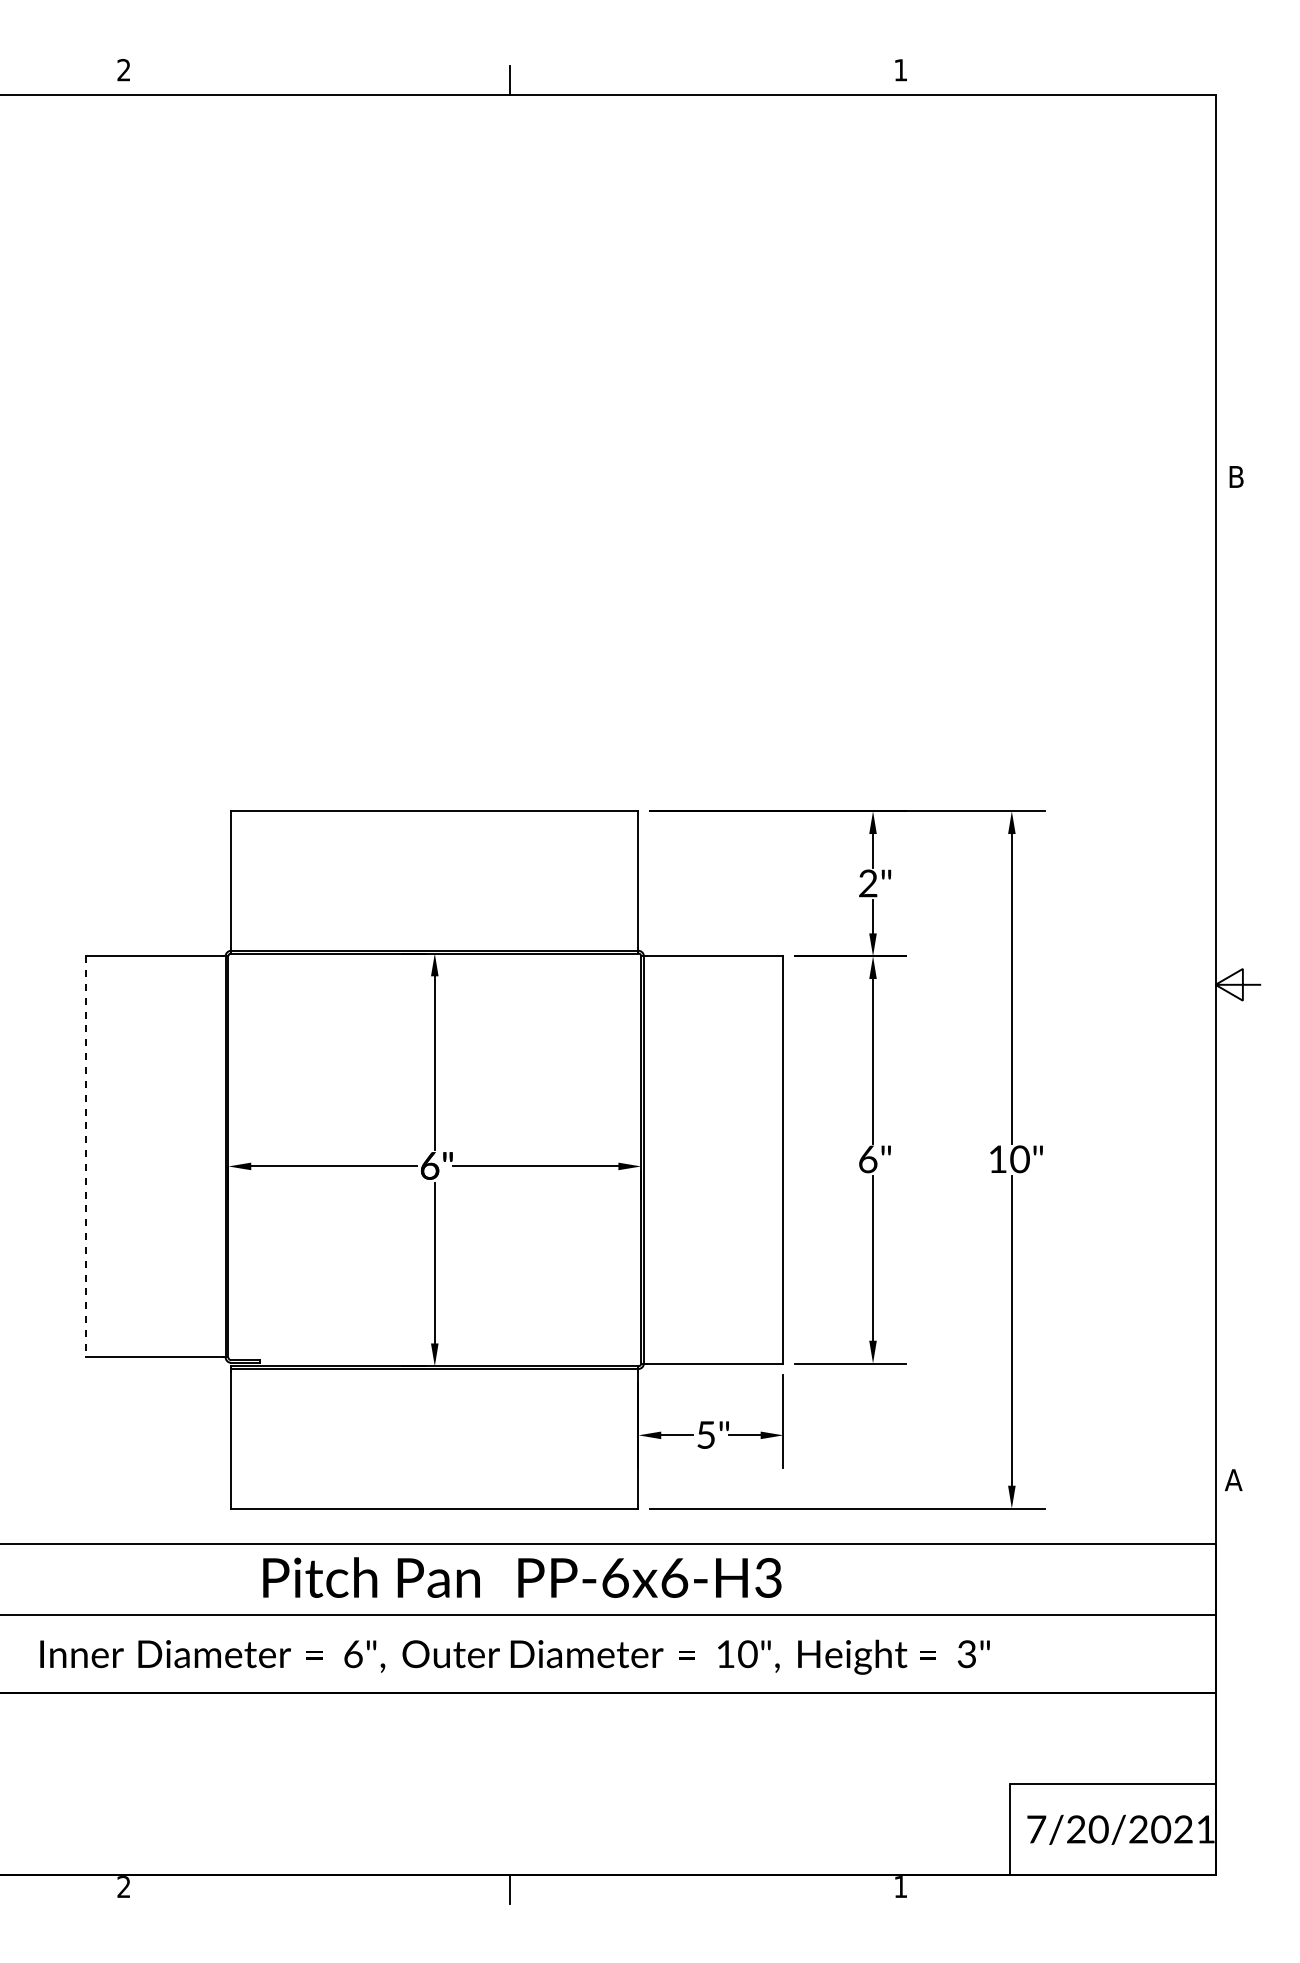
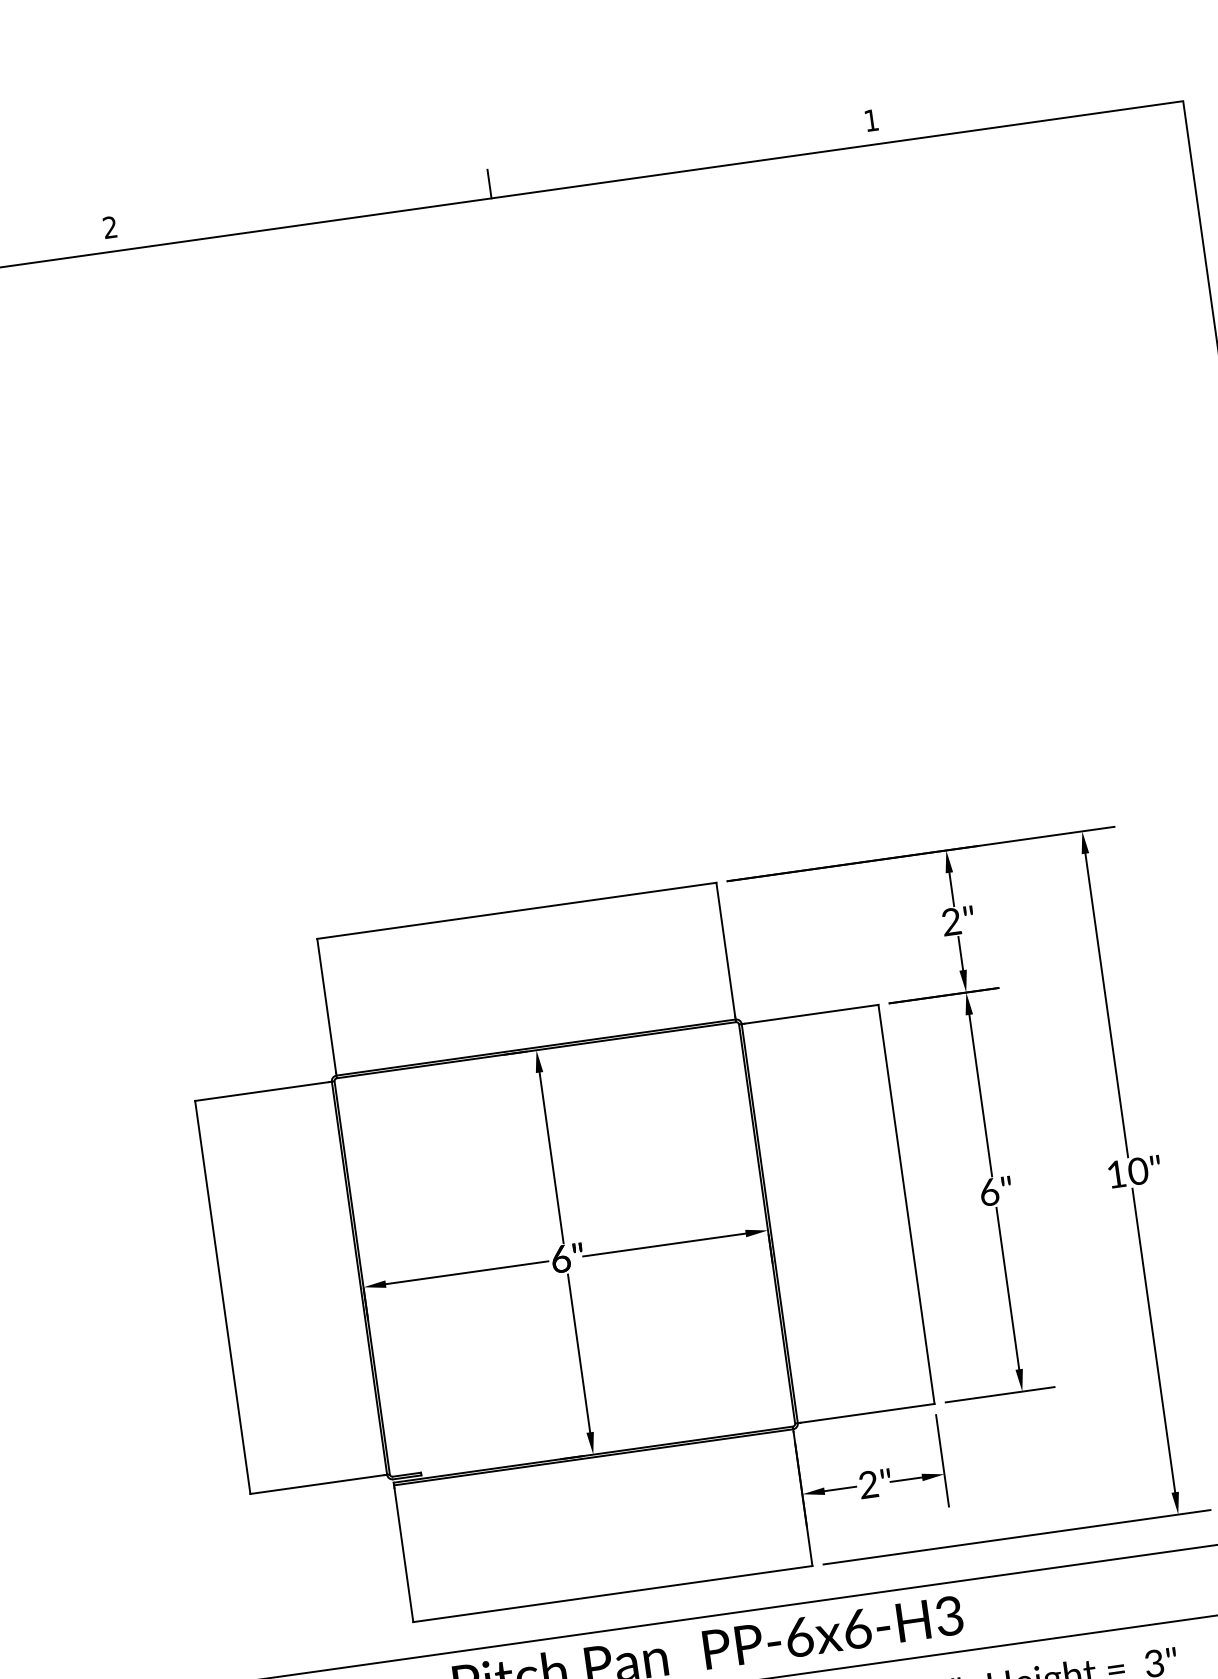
line: (86, 1156) -> (223, 1297), dashed -> solid
text: (706, 1434) -> (868, 1484), 5" -> 2"

